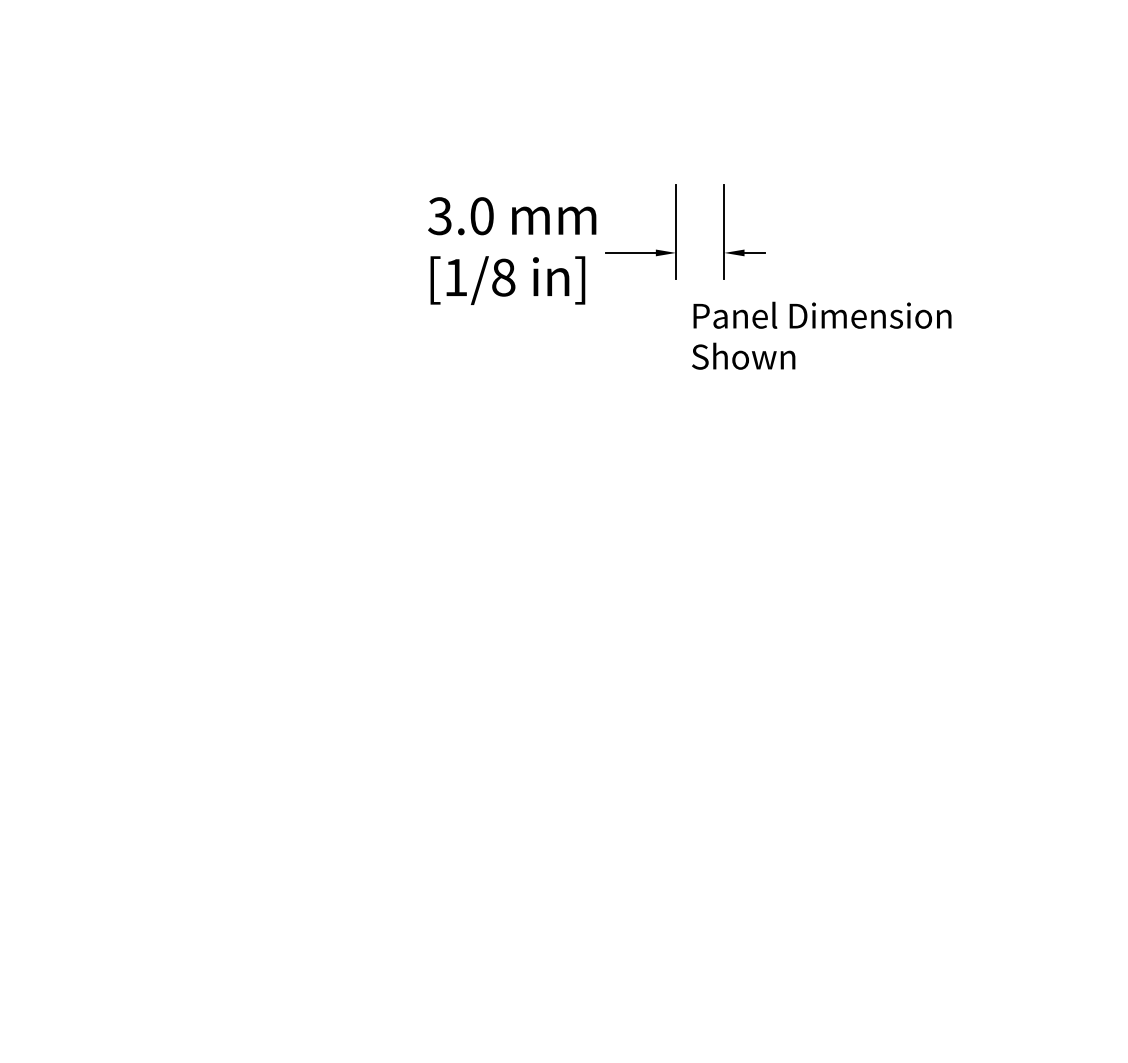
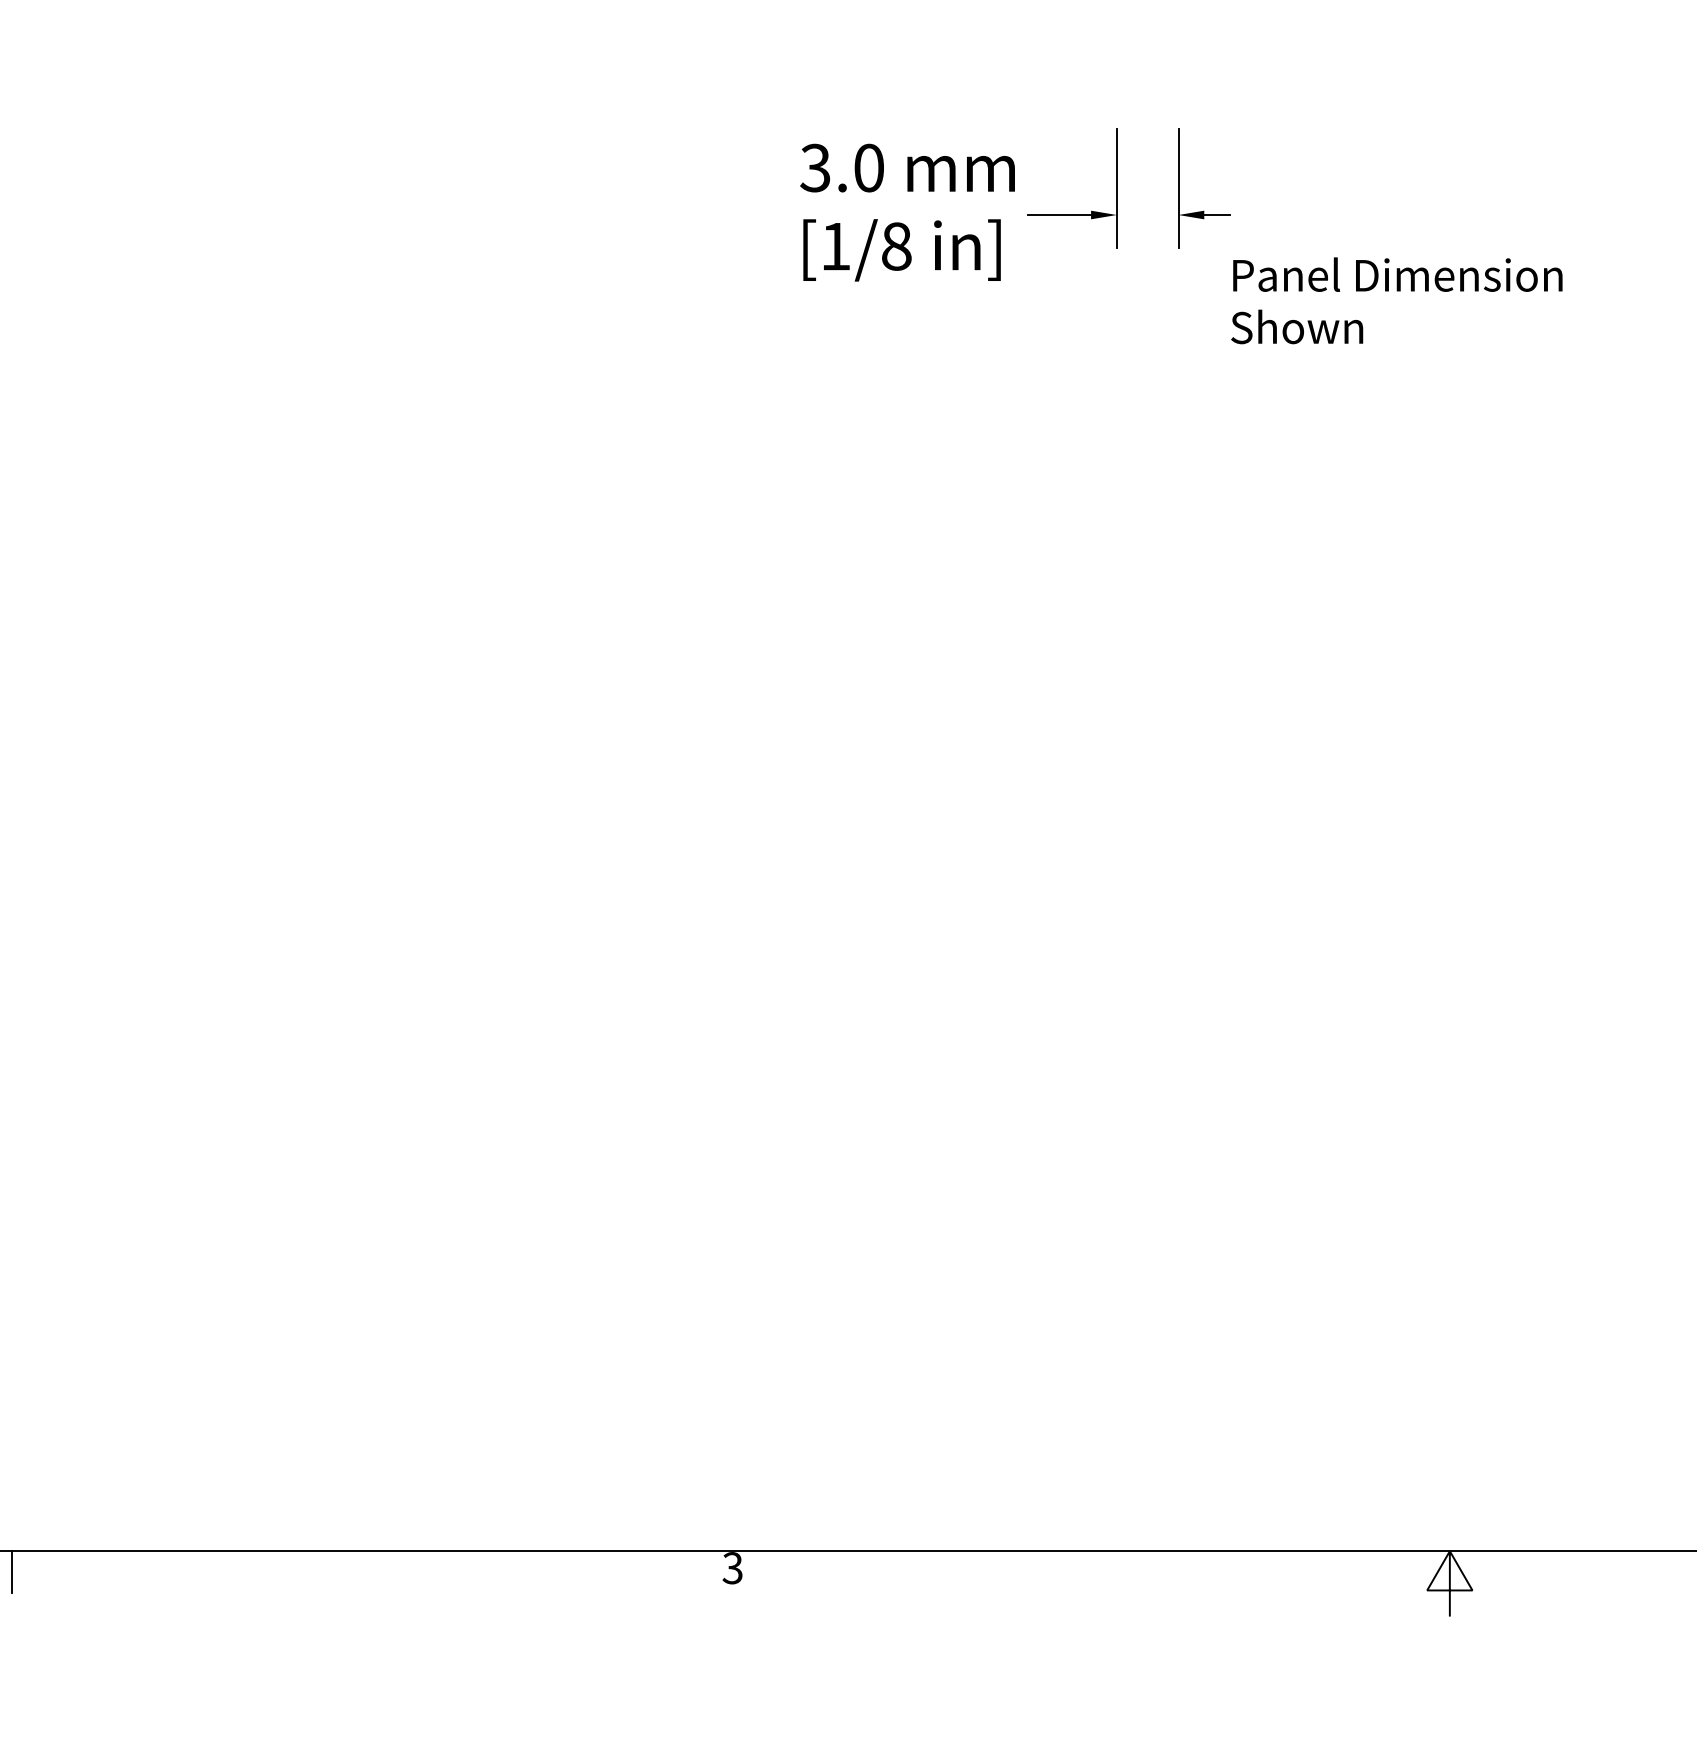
text: (821, 335) -> (1396, 300), moved

